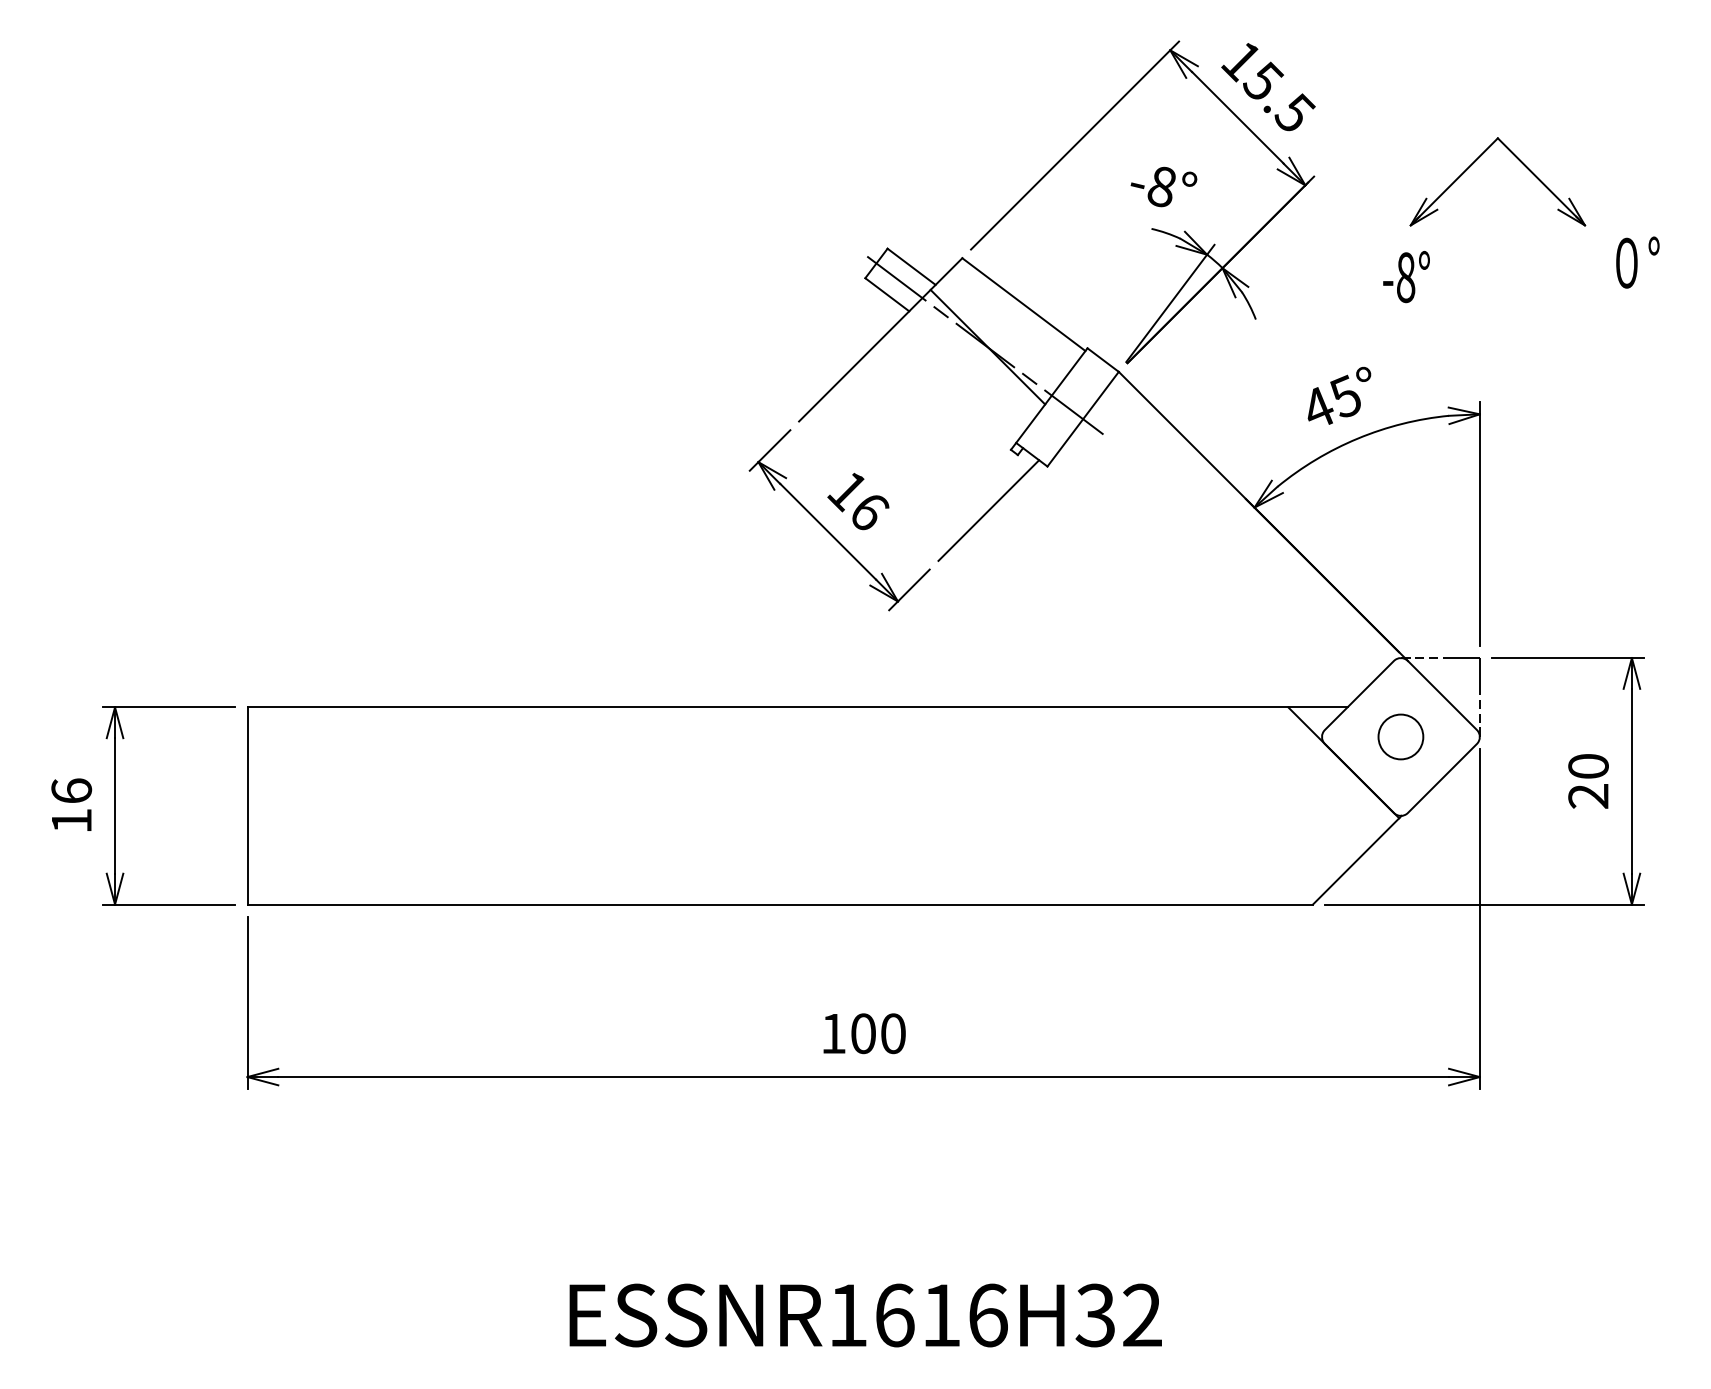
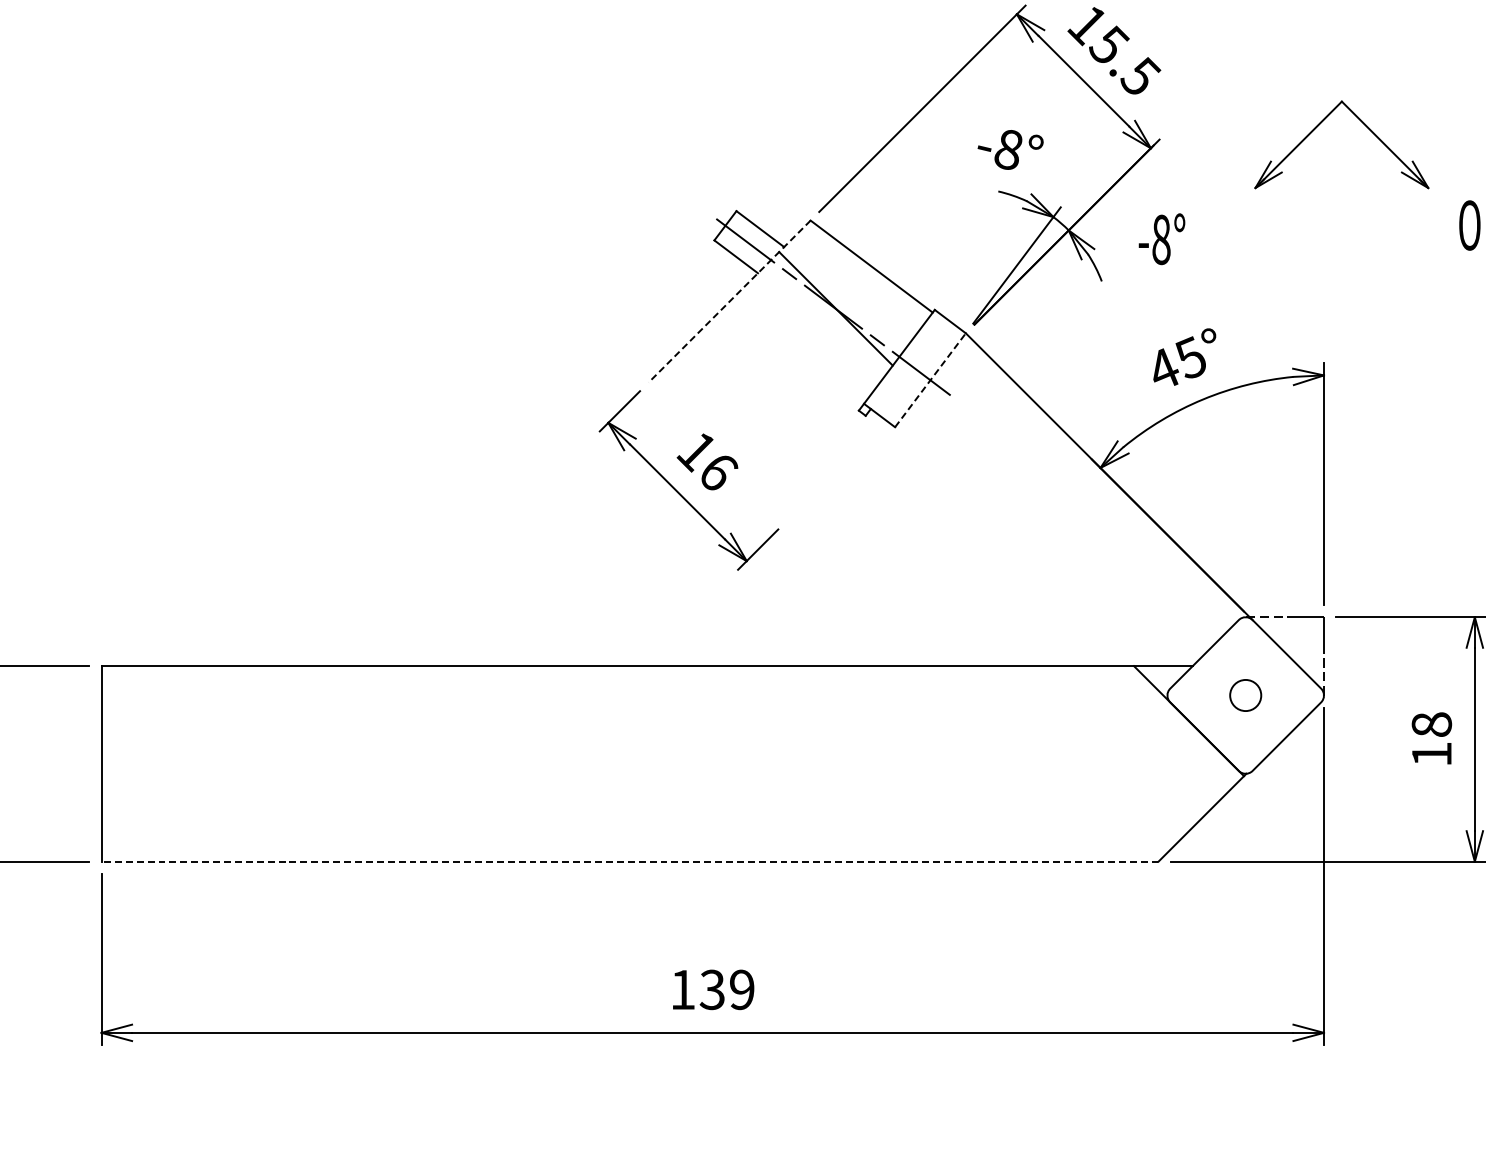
text: (1406, 277) -> (1161, 239), moved
line: (880, 339) -> (729, 301), solid -> dashed
line: (1083, 418) -> (930, 379), solid -> dashed
line: (988, 510) -> (836, 470), removed
circle: (1400, 736) -> (1245, 695), size x0.7
text: (1588, 781) -> (1431, 739), 20 -> 18
line: (780, 904) -> (630, 861), solid -> dashed
text: (877, 1033) -> (726, 989), 100 -> 139

